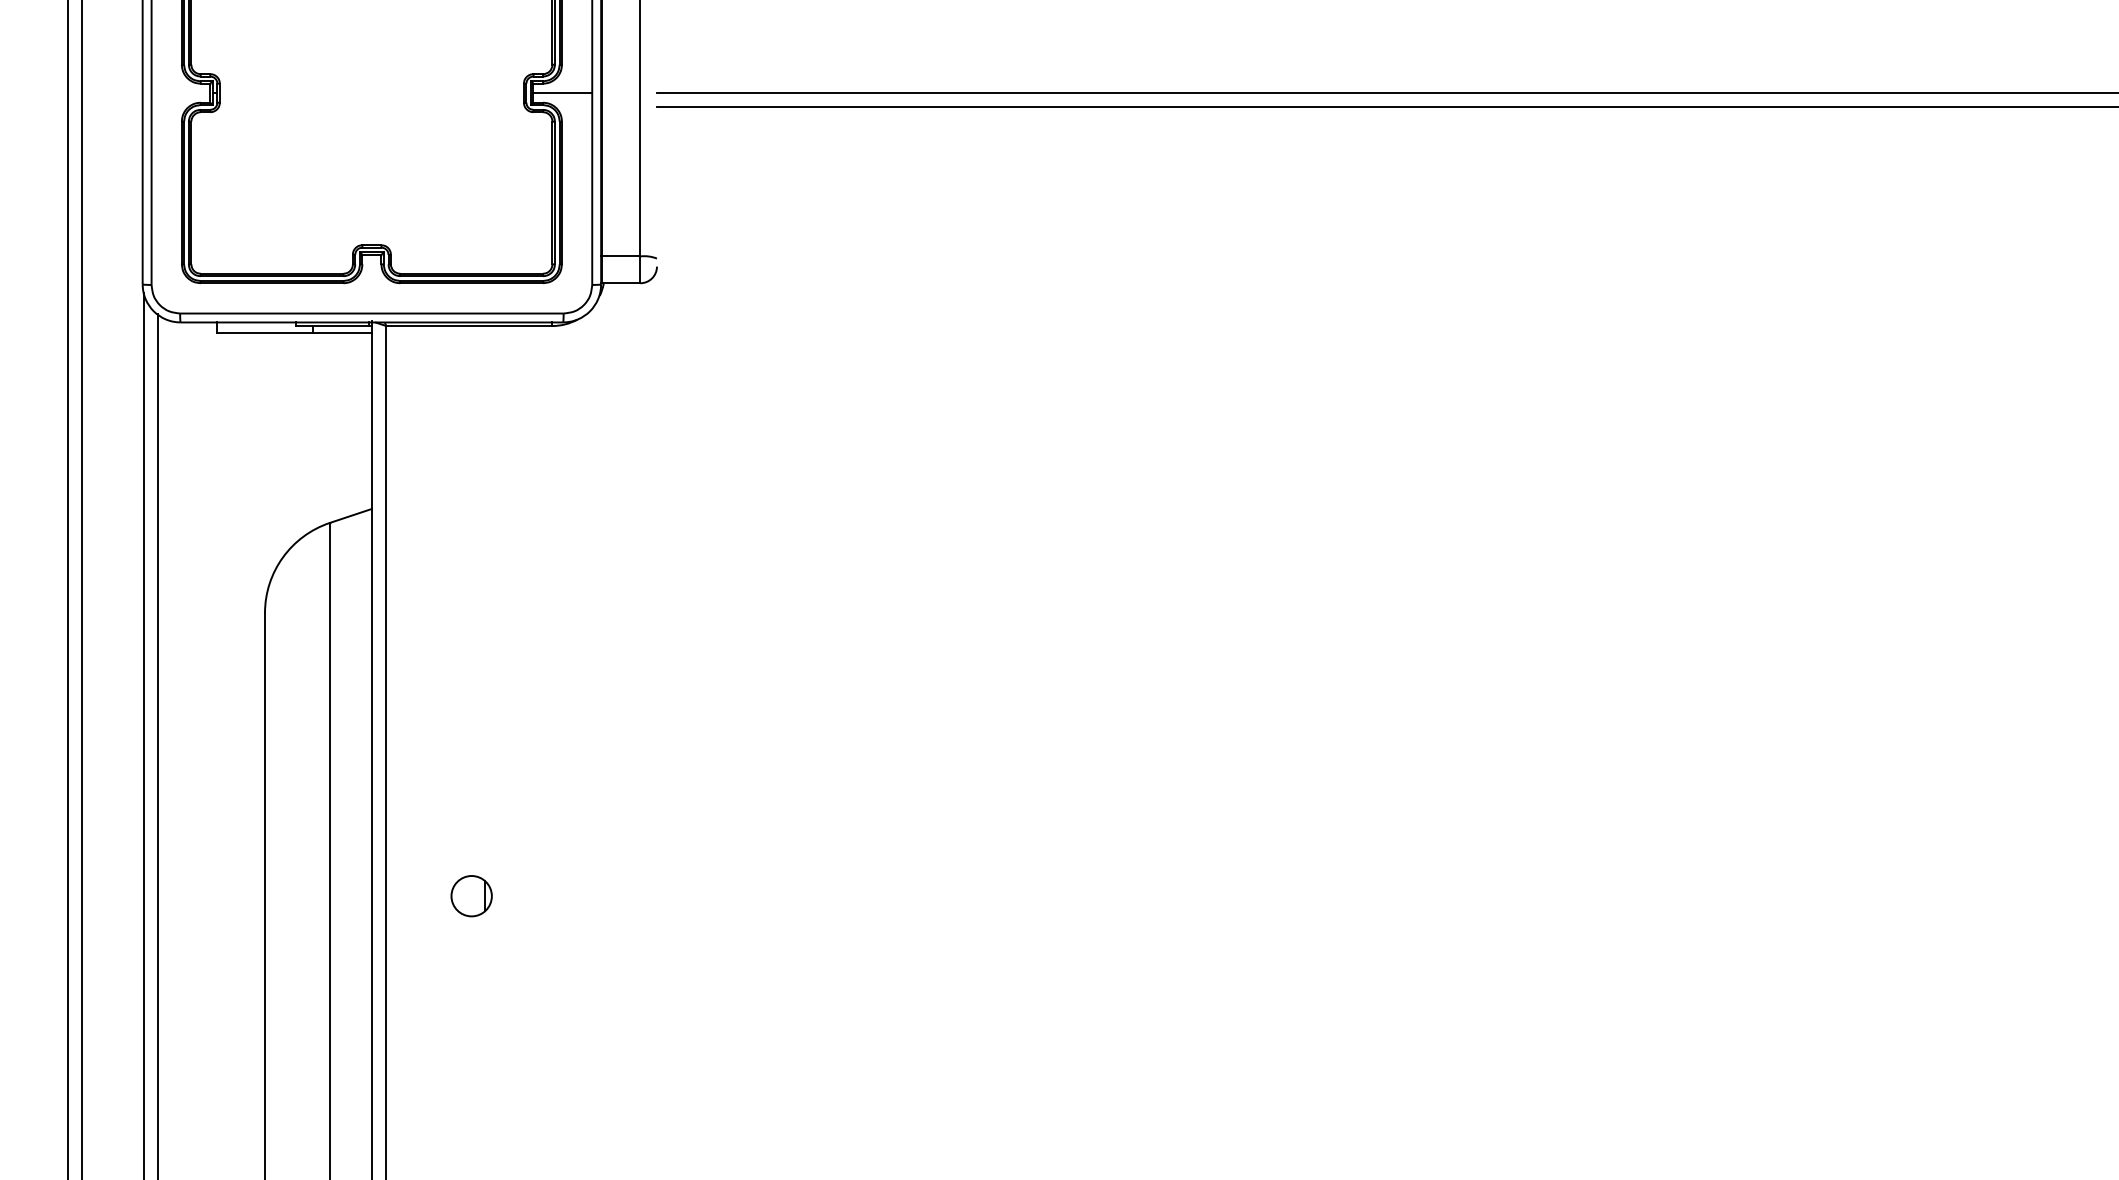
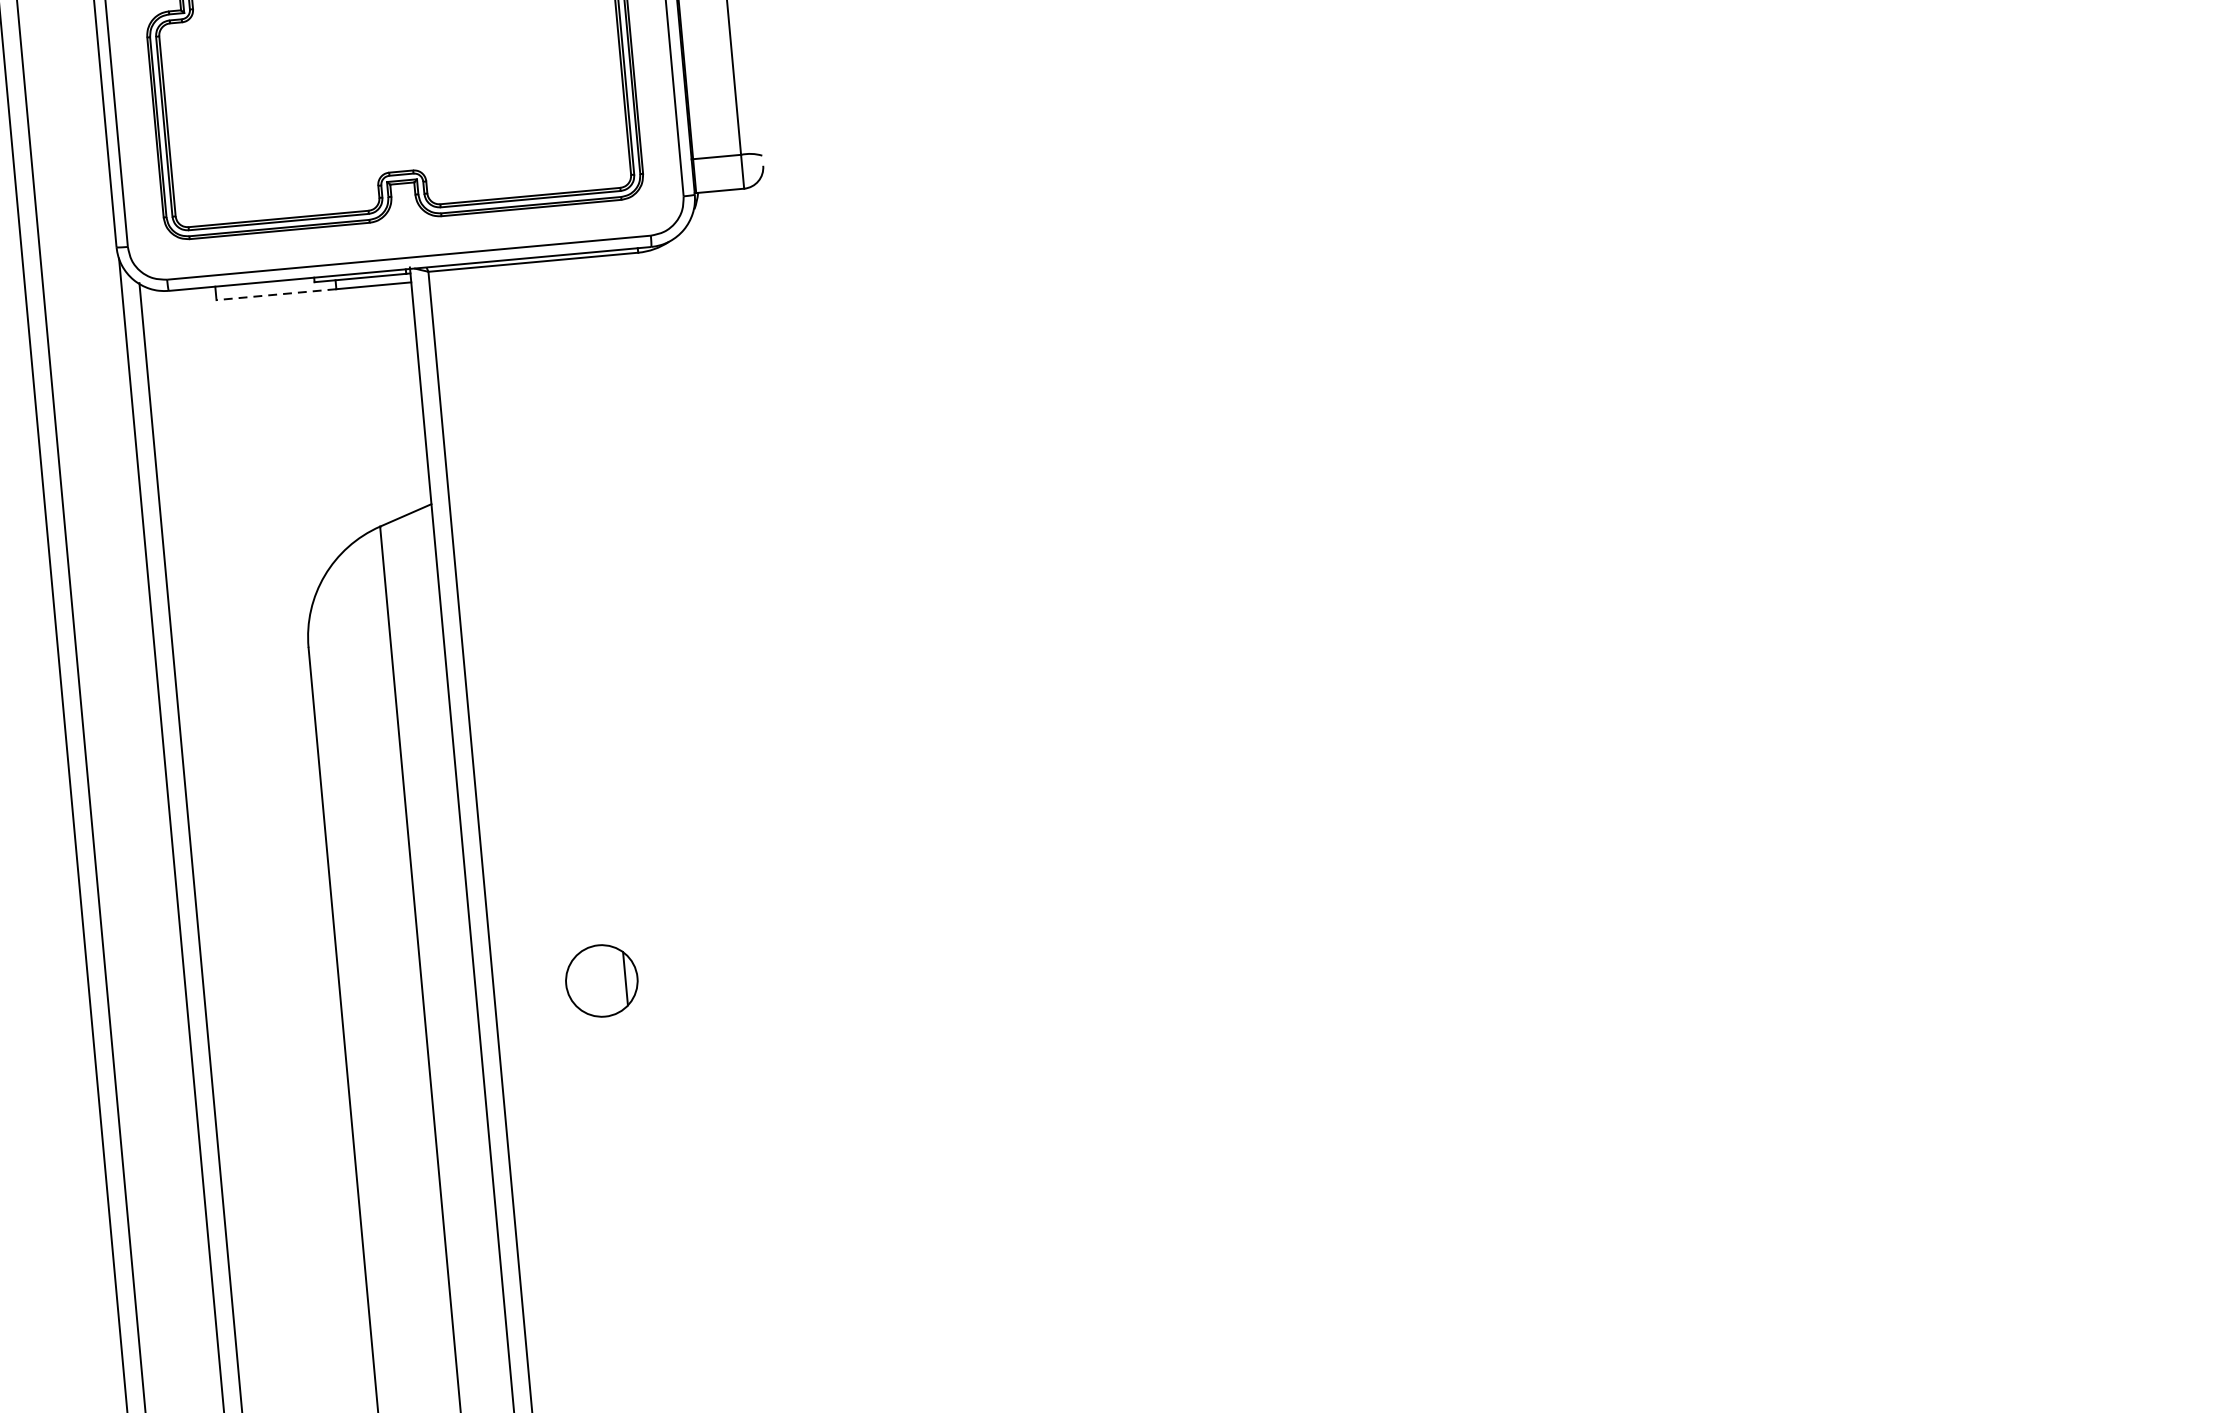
line: (265, 333) -> (277, 295), solid -> dashed
part: (471, 896) -> (601, 981), size x1.4

